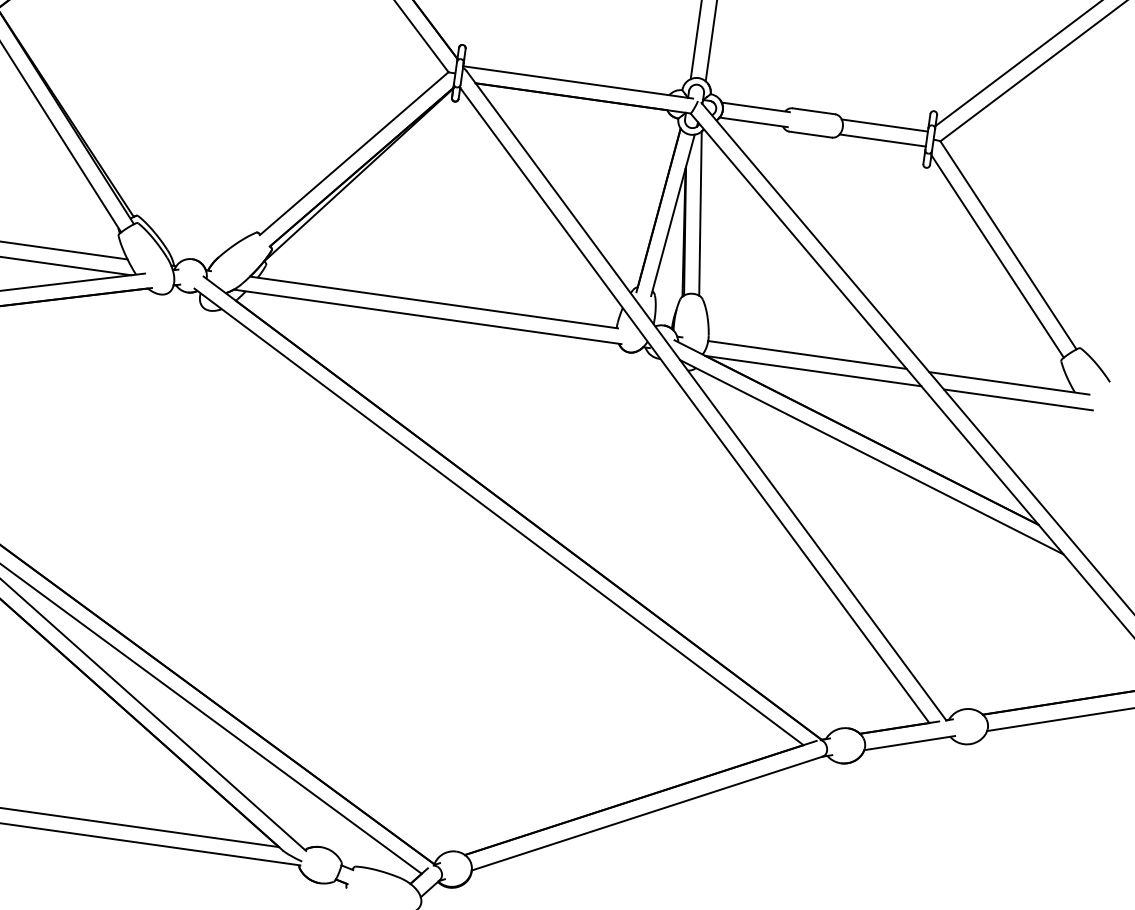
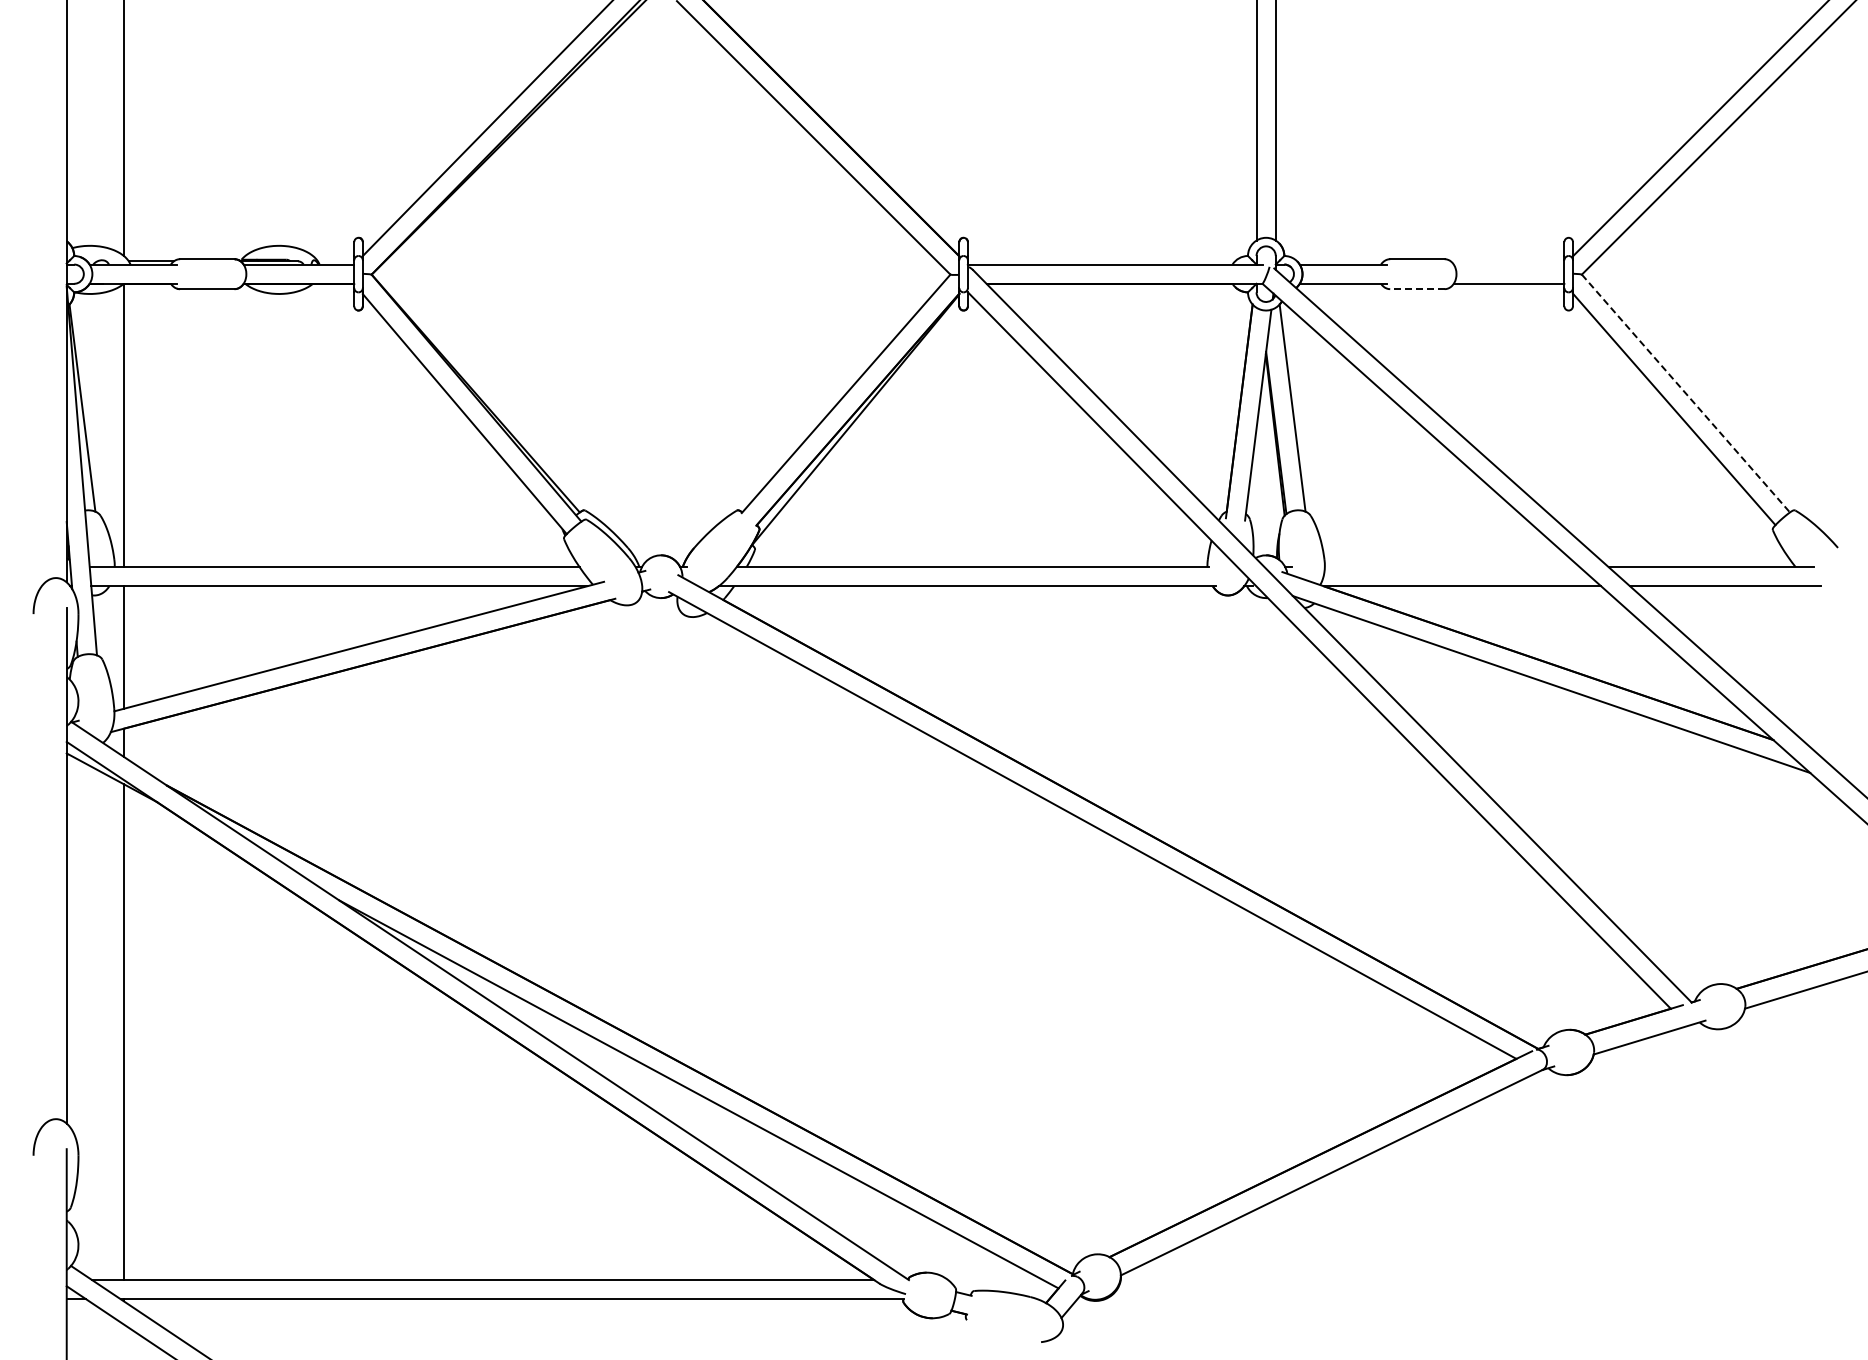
line: (884, 125) -> (1508, 264), removed
line: (809, 134) -> (1416, 289), solid -> dashed
line: (1008, 245) -> (1686, 393), solid -> dashed
line: (806, 355) -> (1451, 567), removed

